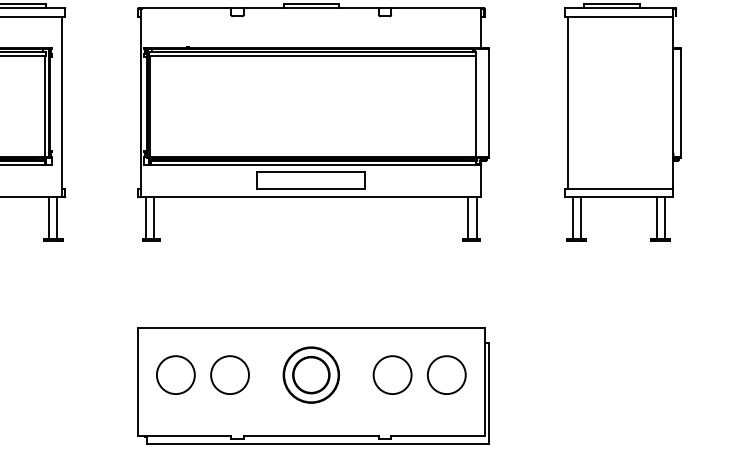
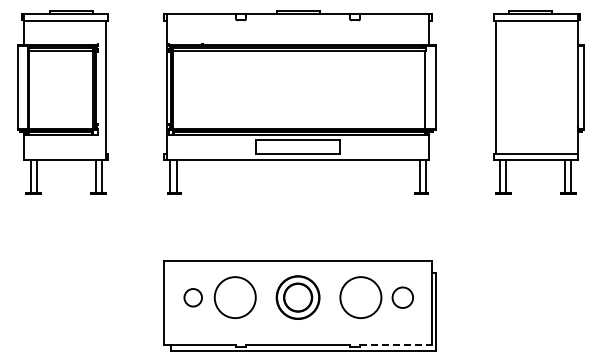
circle: (174, 374) -> (192, 297), size x0.6
circle: (229, 374) -> (234, 297), size x1.4
circle: (392, 374) -> (360, 297), size x1.4
circle: (446, 374) -> (402, 297), size x0.7
line: (437, 435) -> (395, 344), solid -> dashed

